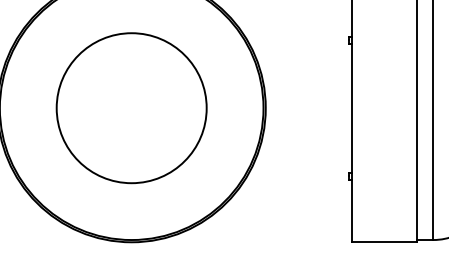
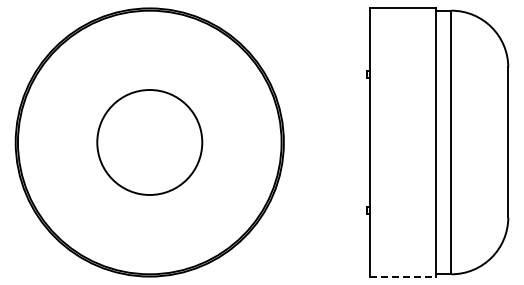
circle: (131, 108) -> (149, 142), size x0.7
line: (384, 242) -> (402, 276), solid -> dashed

